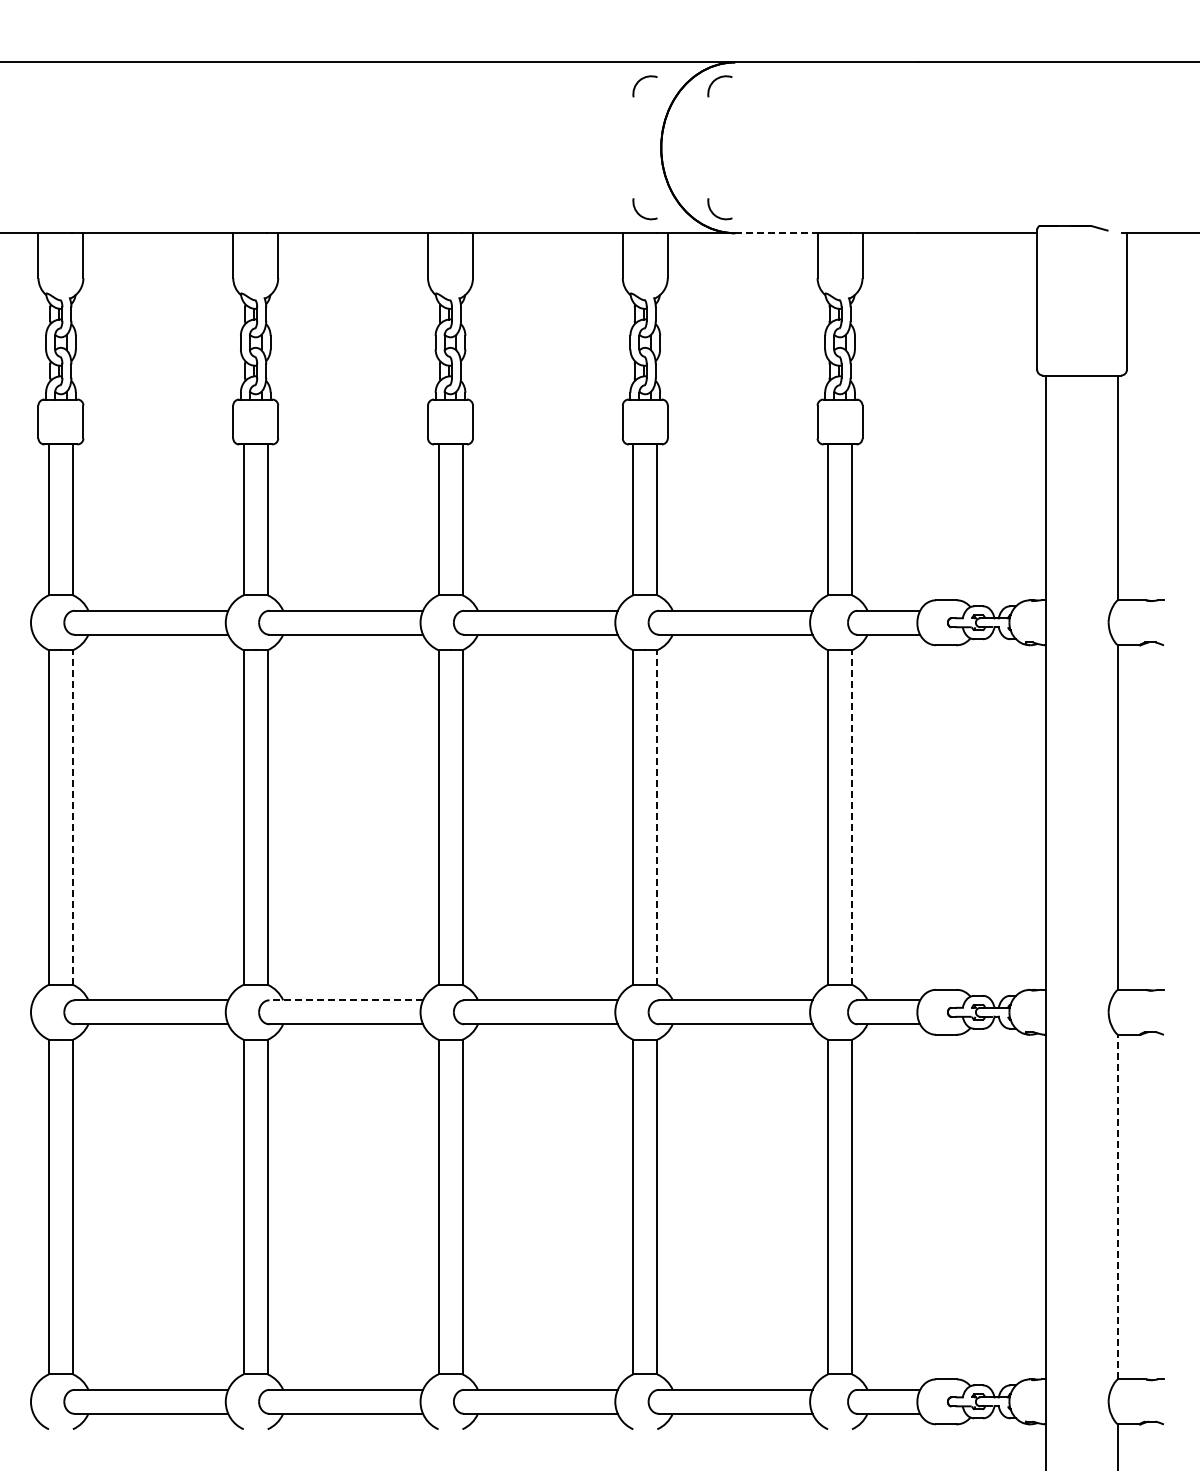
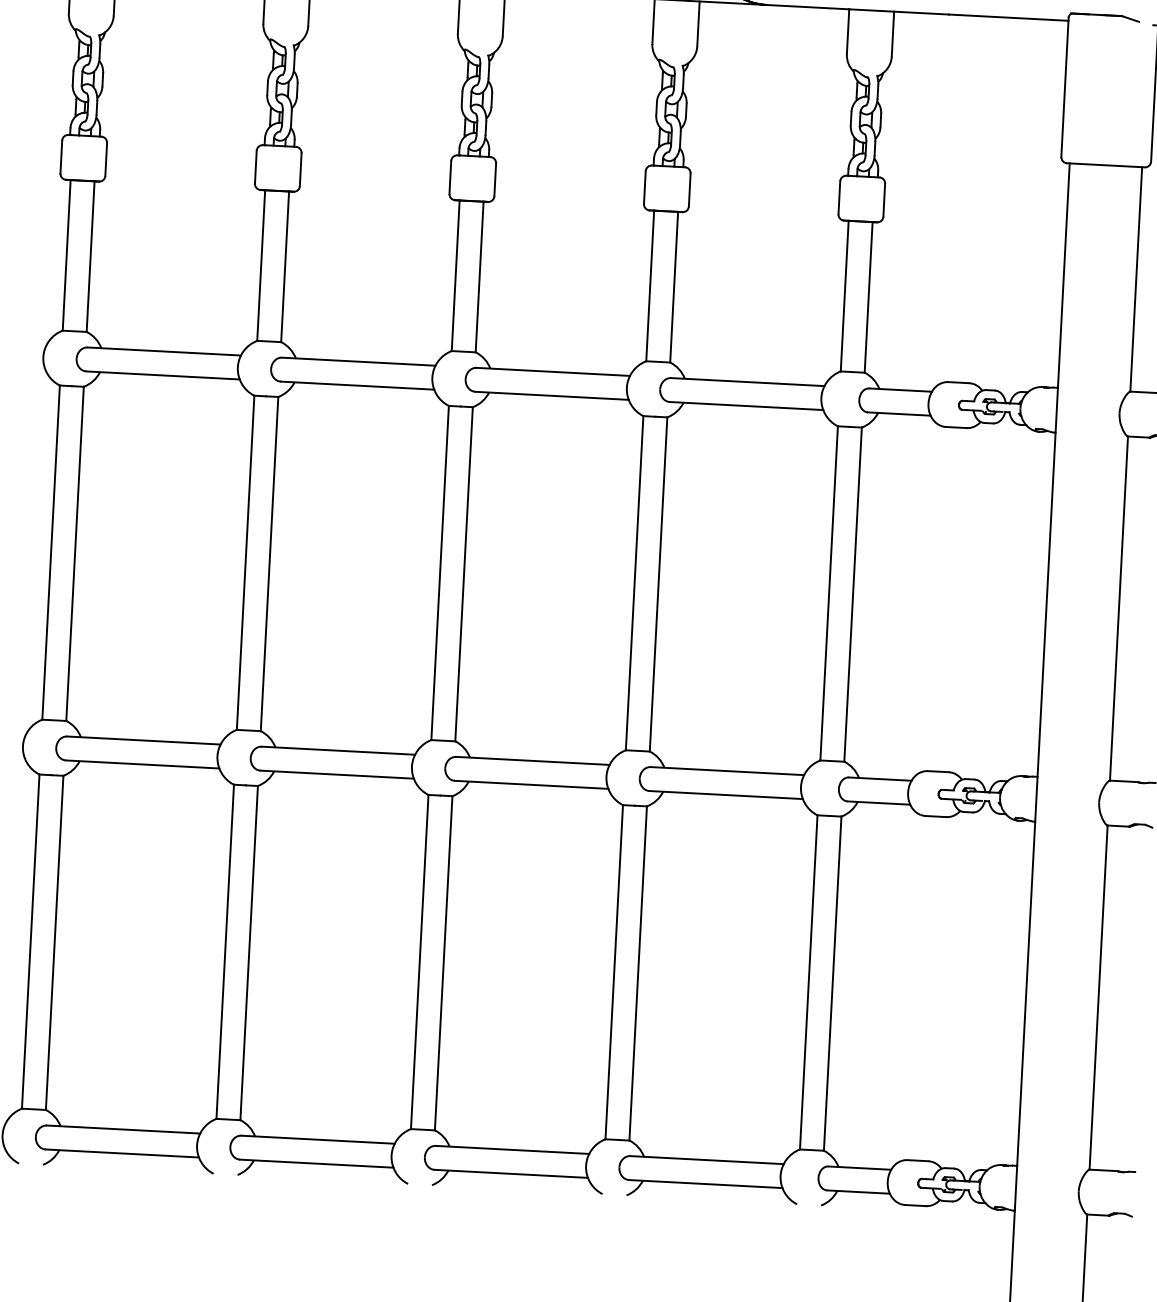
line: (776, 233) -> (808, 7), dashed -> solid
line: (72, 817) -> (74, 553), dashed -> solid
line: (657, 817) -> (658, 584), dashed -> solid
line: (852, 817) -> (853, 594), dashed -> solid
line: (346, 1000) -> (338, 750), dashed -> solid
line: (1118, 1206) -> (1098, 997), dashed -> solid

